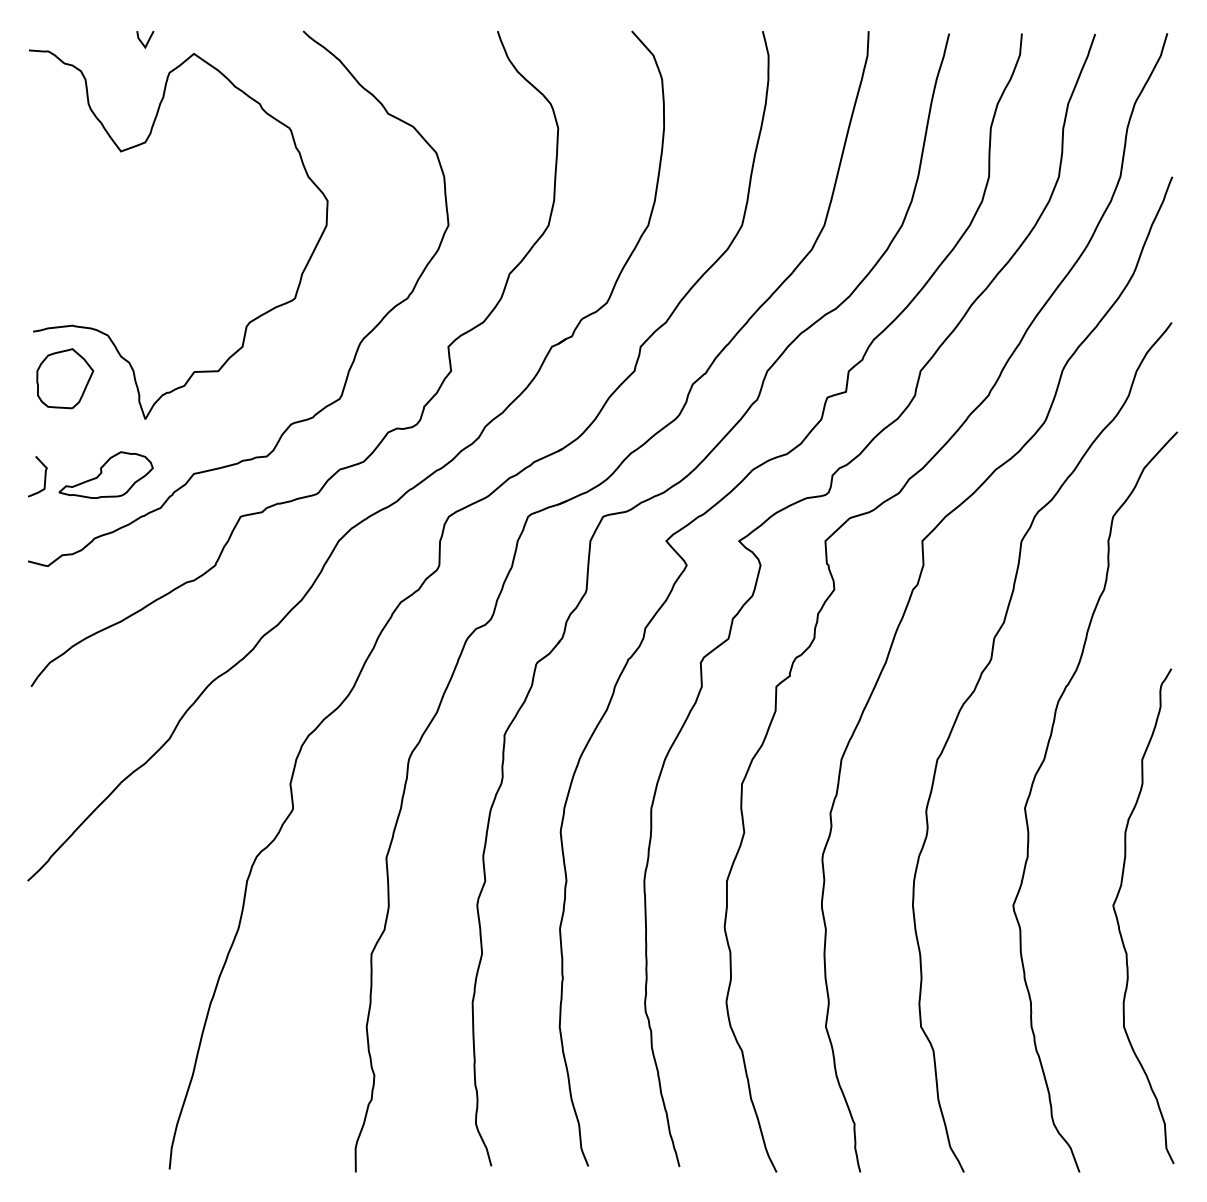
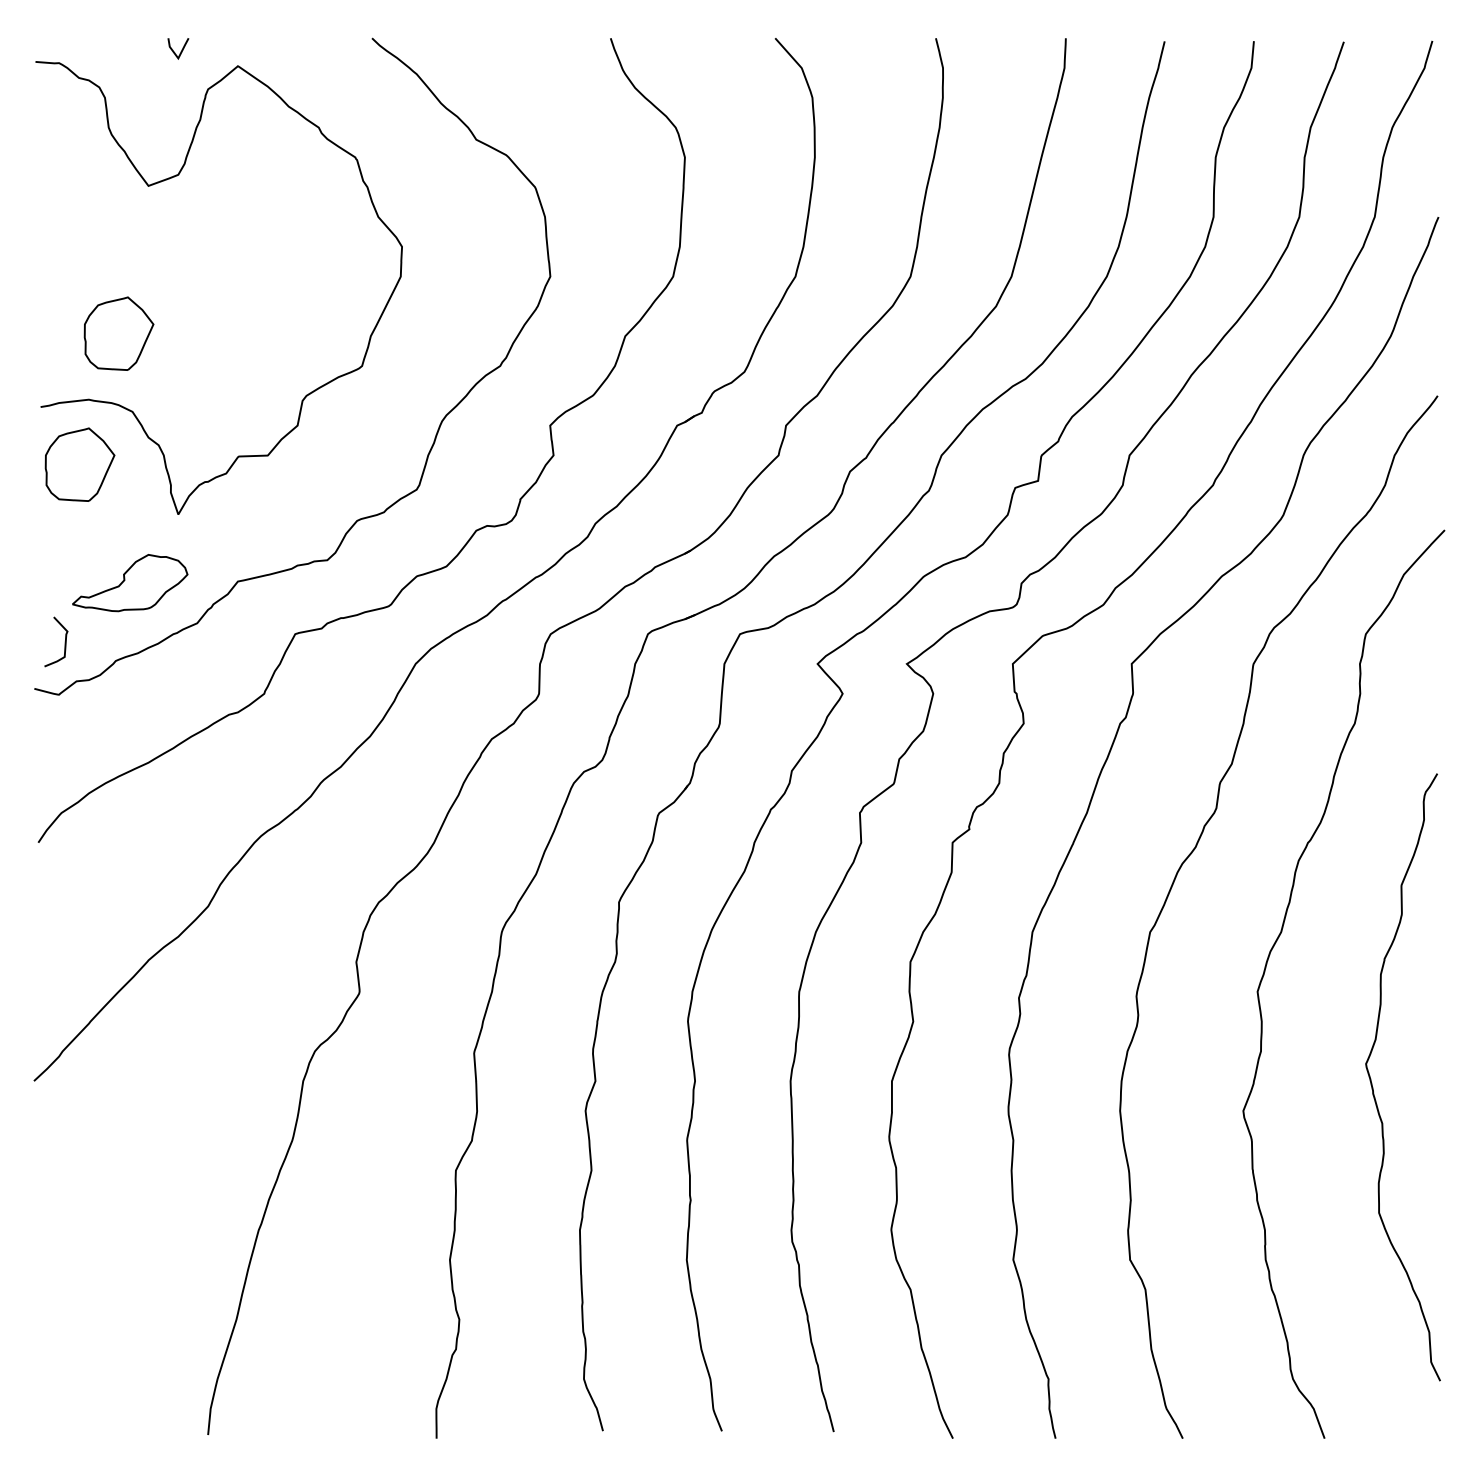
part: (96, 271) -> (118, 333), added
curve: (44, 476) -> (64, 641), moved
curve: (1118, 921) -> (1372, 1083), moved

